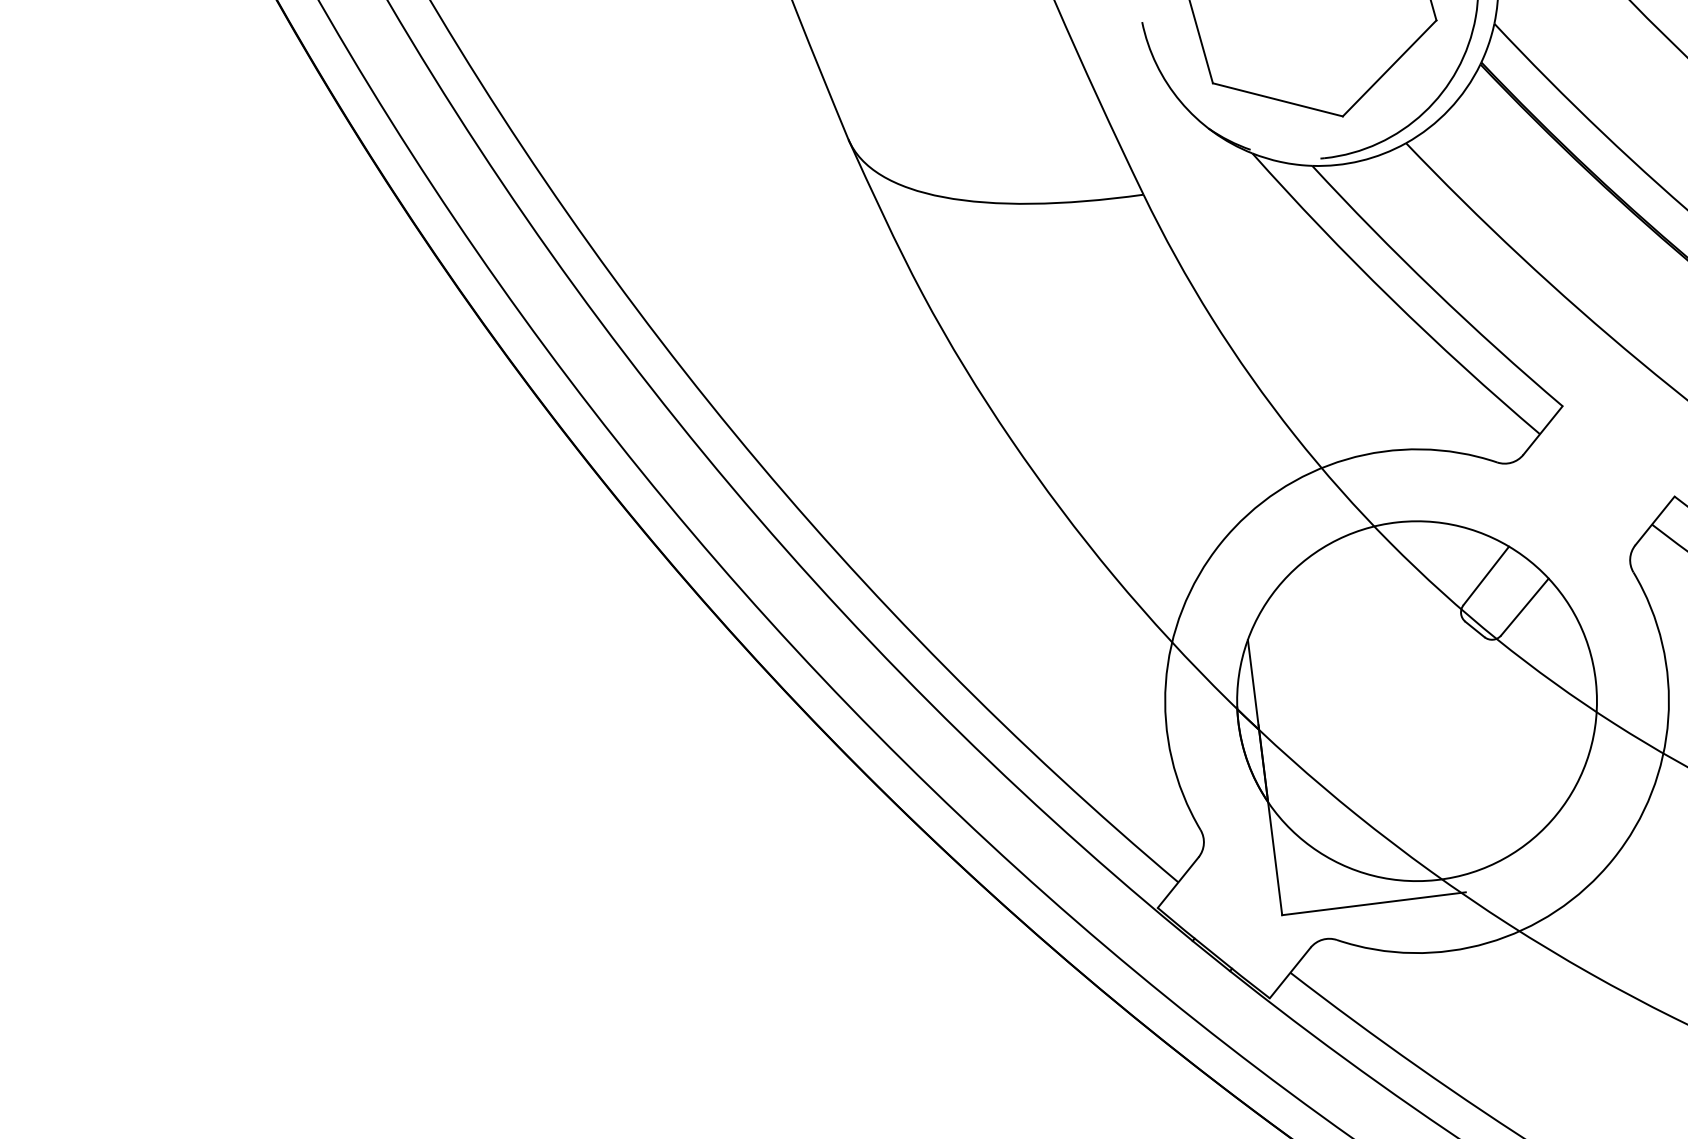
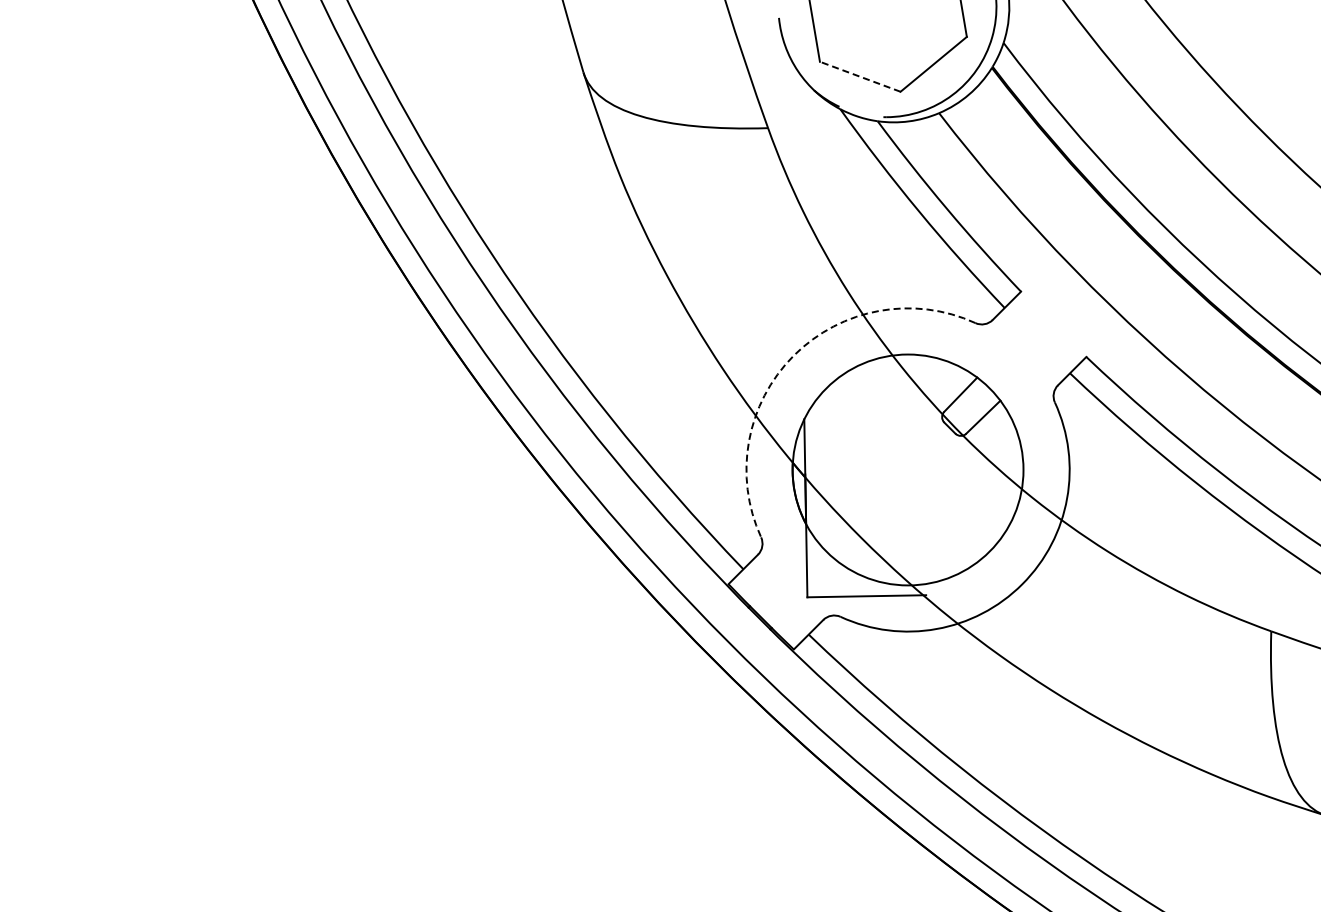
line: (1276, 99) -> (859, 76), solid -> dashed
arc: (1220, 542) -> (793, 355), solid -> dashed

